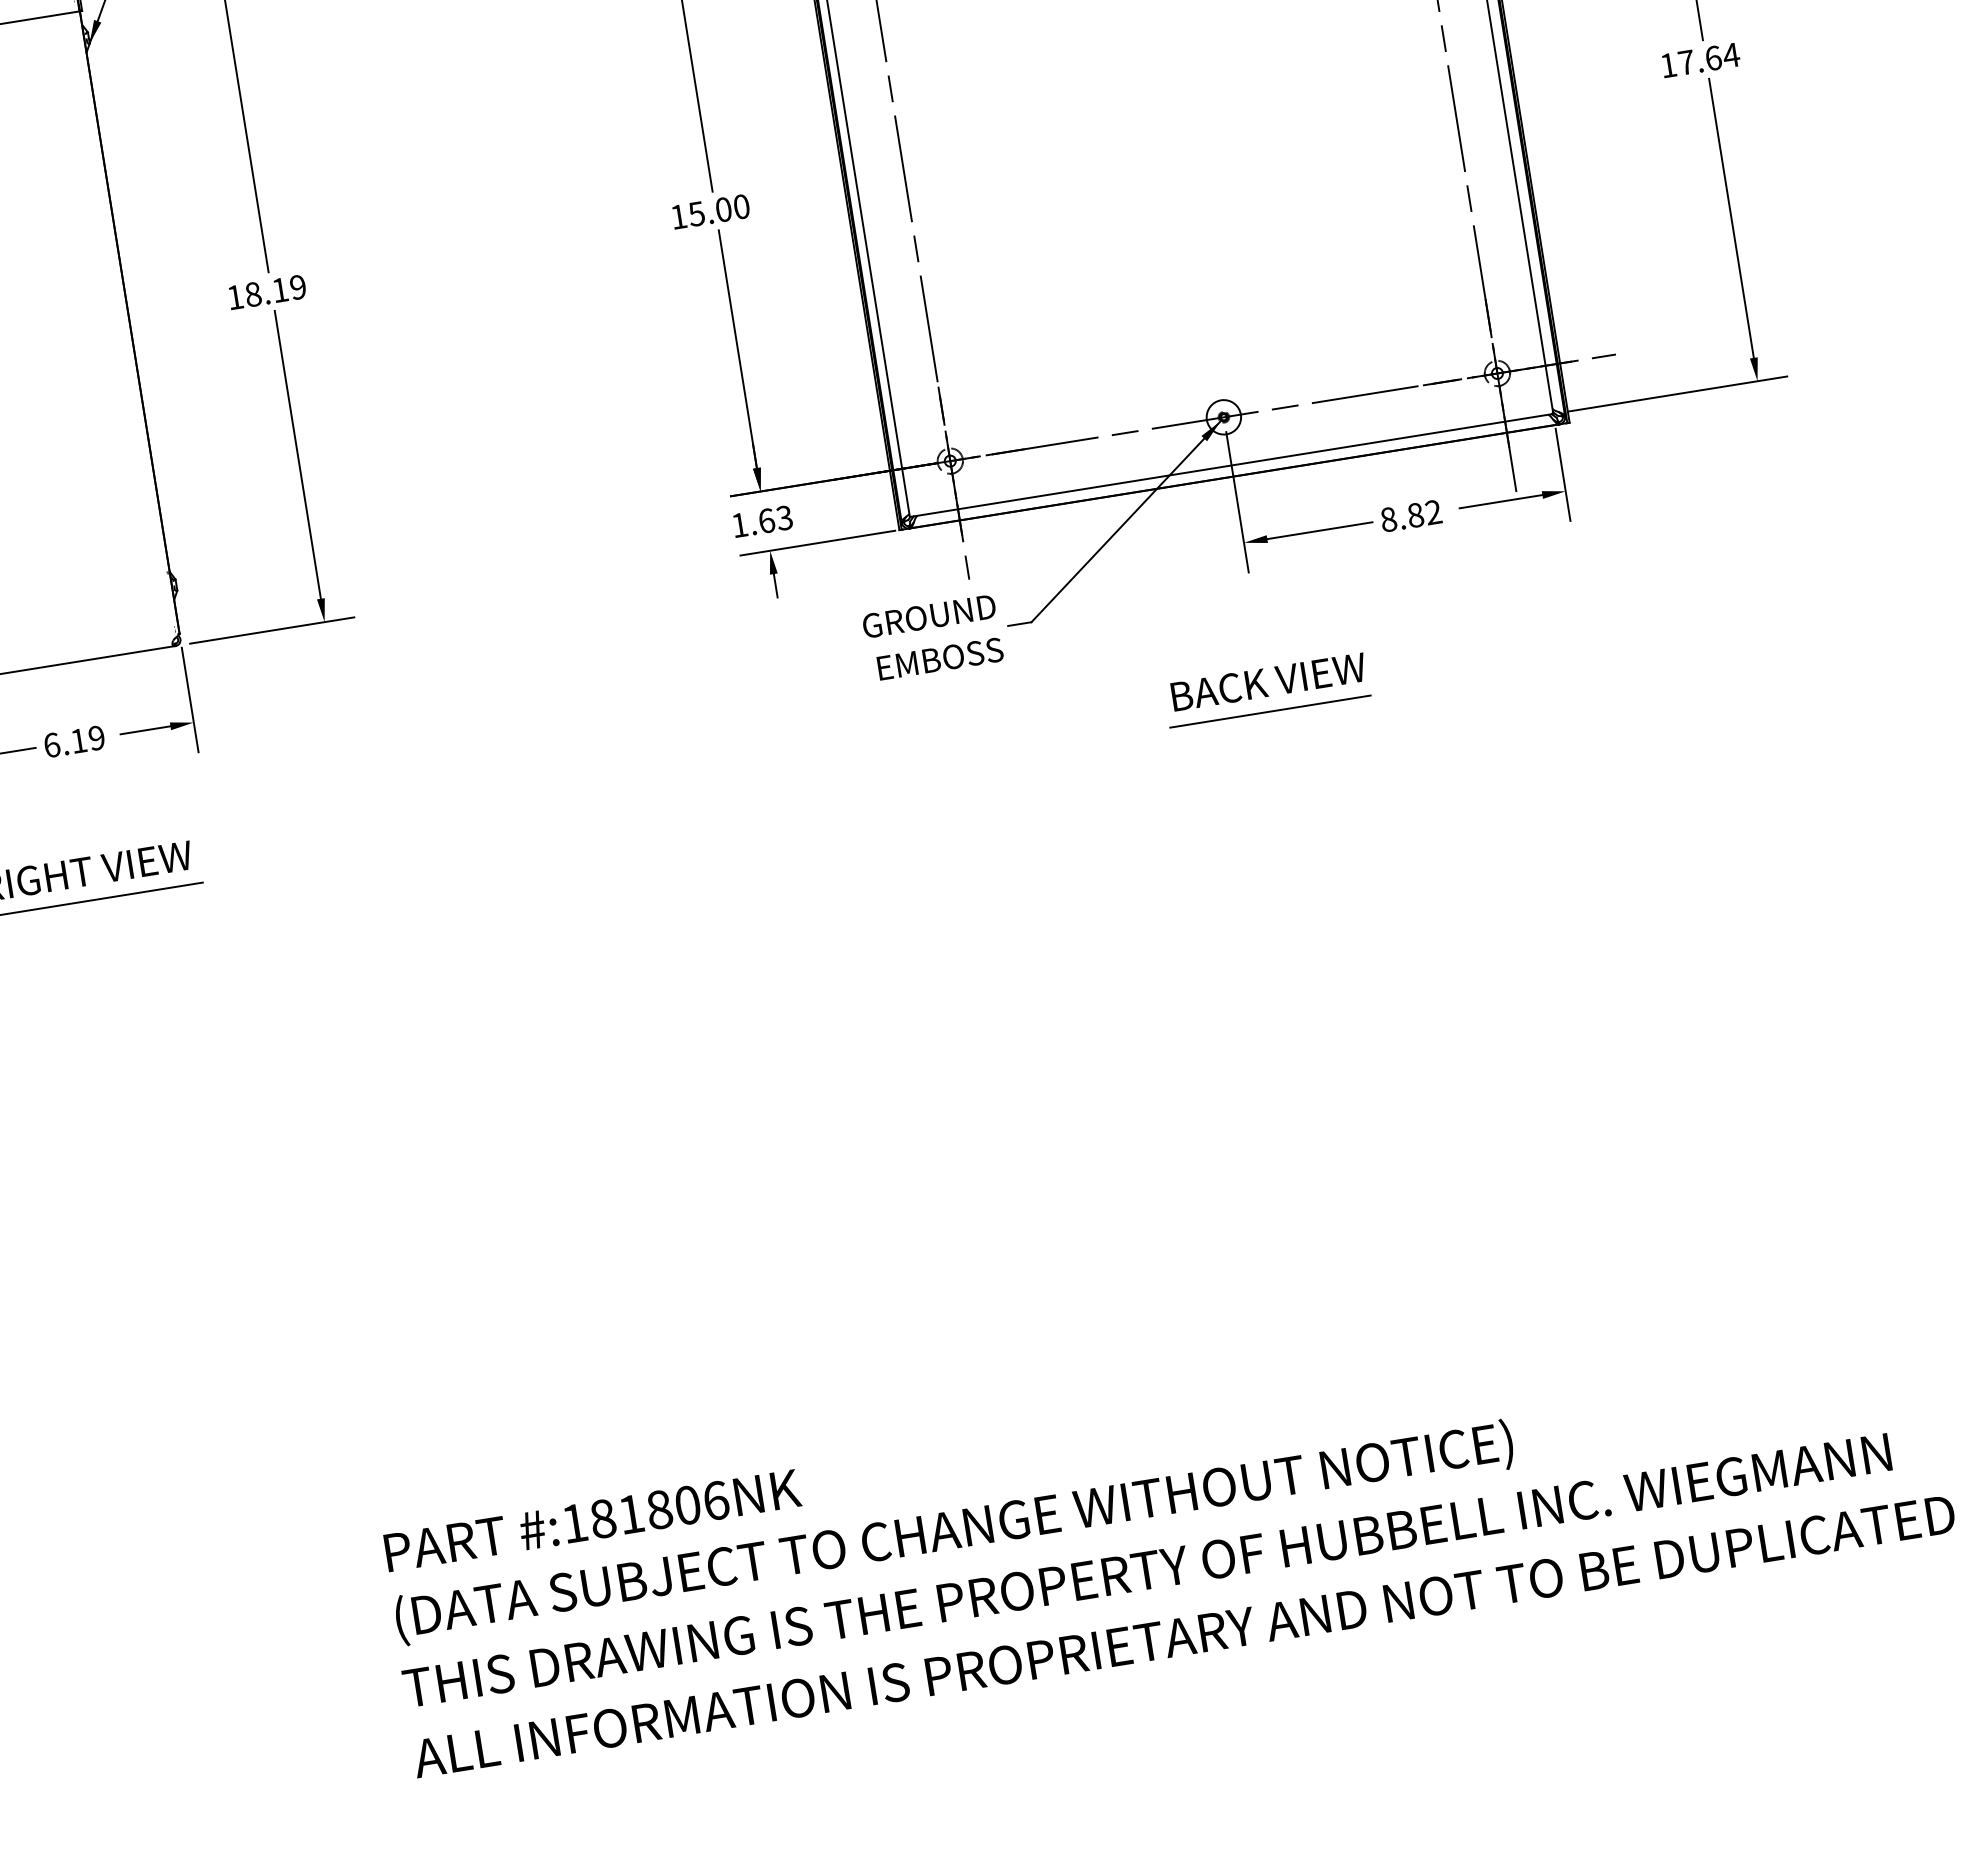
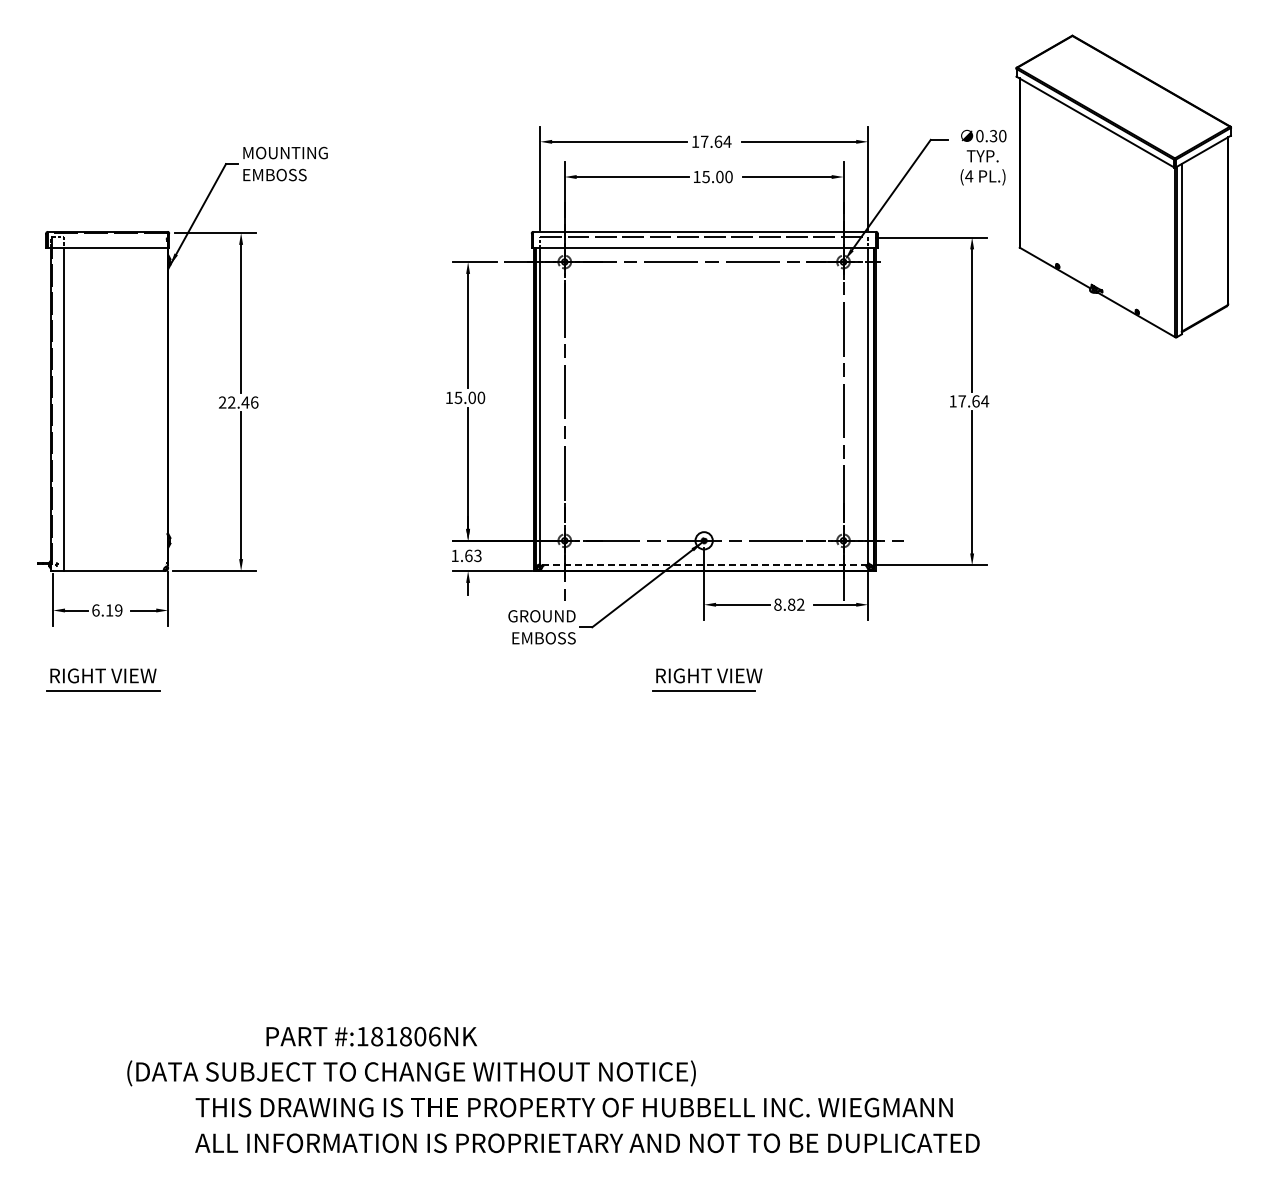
text: (266, 292) -> (238, 402), 18.19 -> 22.46
line: (1232, 465) -> (704, 565), solid -> dashed
text: (1278, 679) -> (710, 675), BACK VIEW -> RIGHT VIEW
text: (592, 1520) -> (371, 1036), moved
text: (954, 1532) -> (411, 1073), moved

